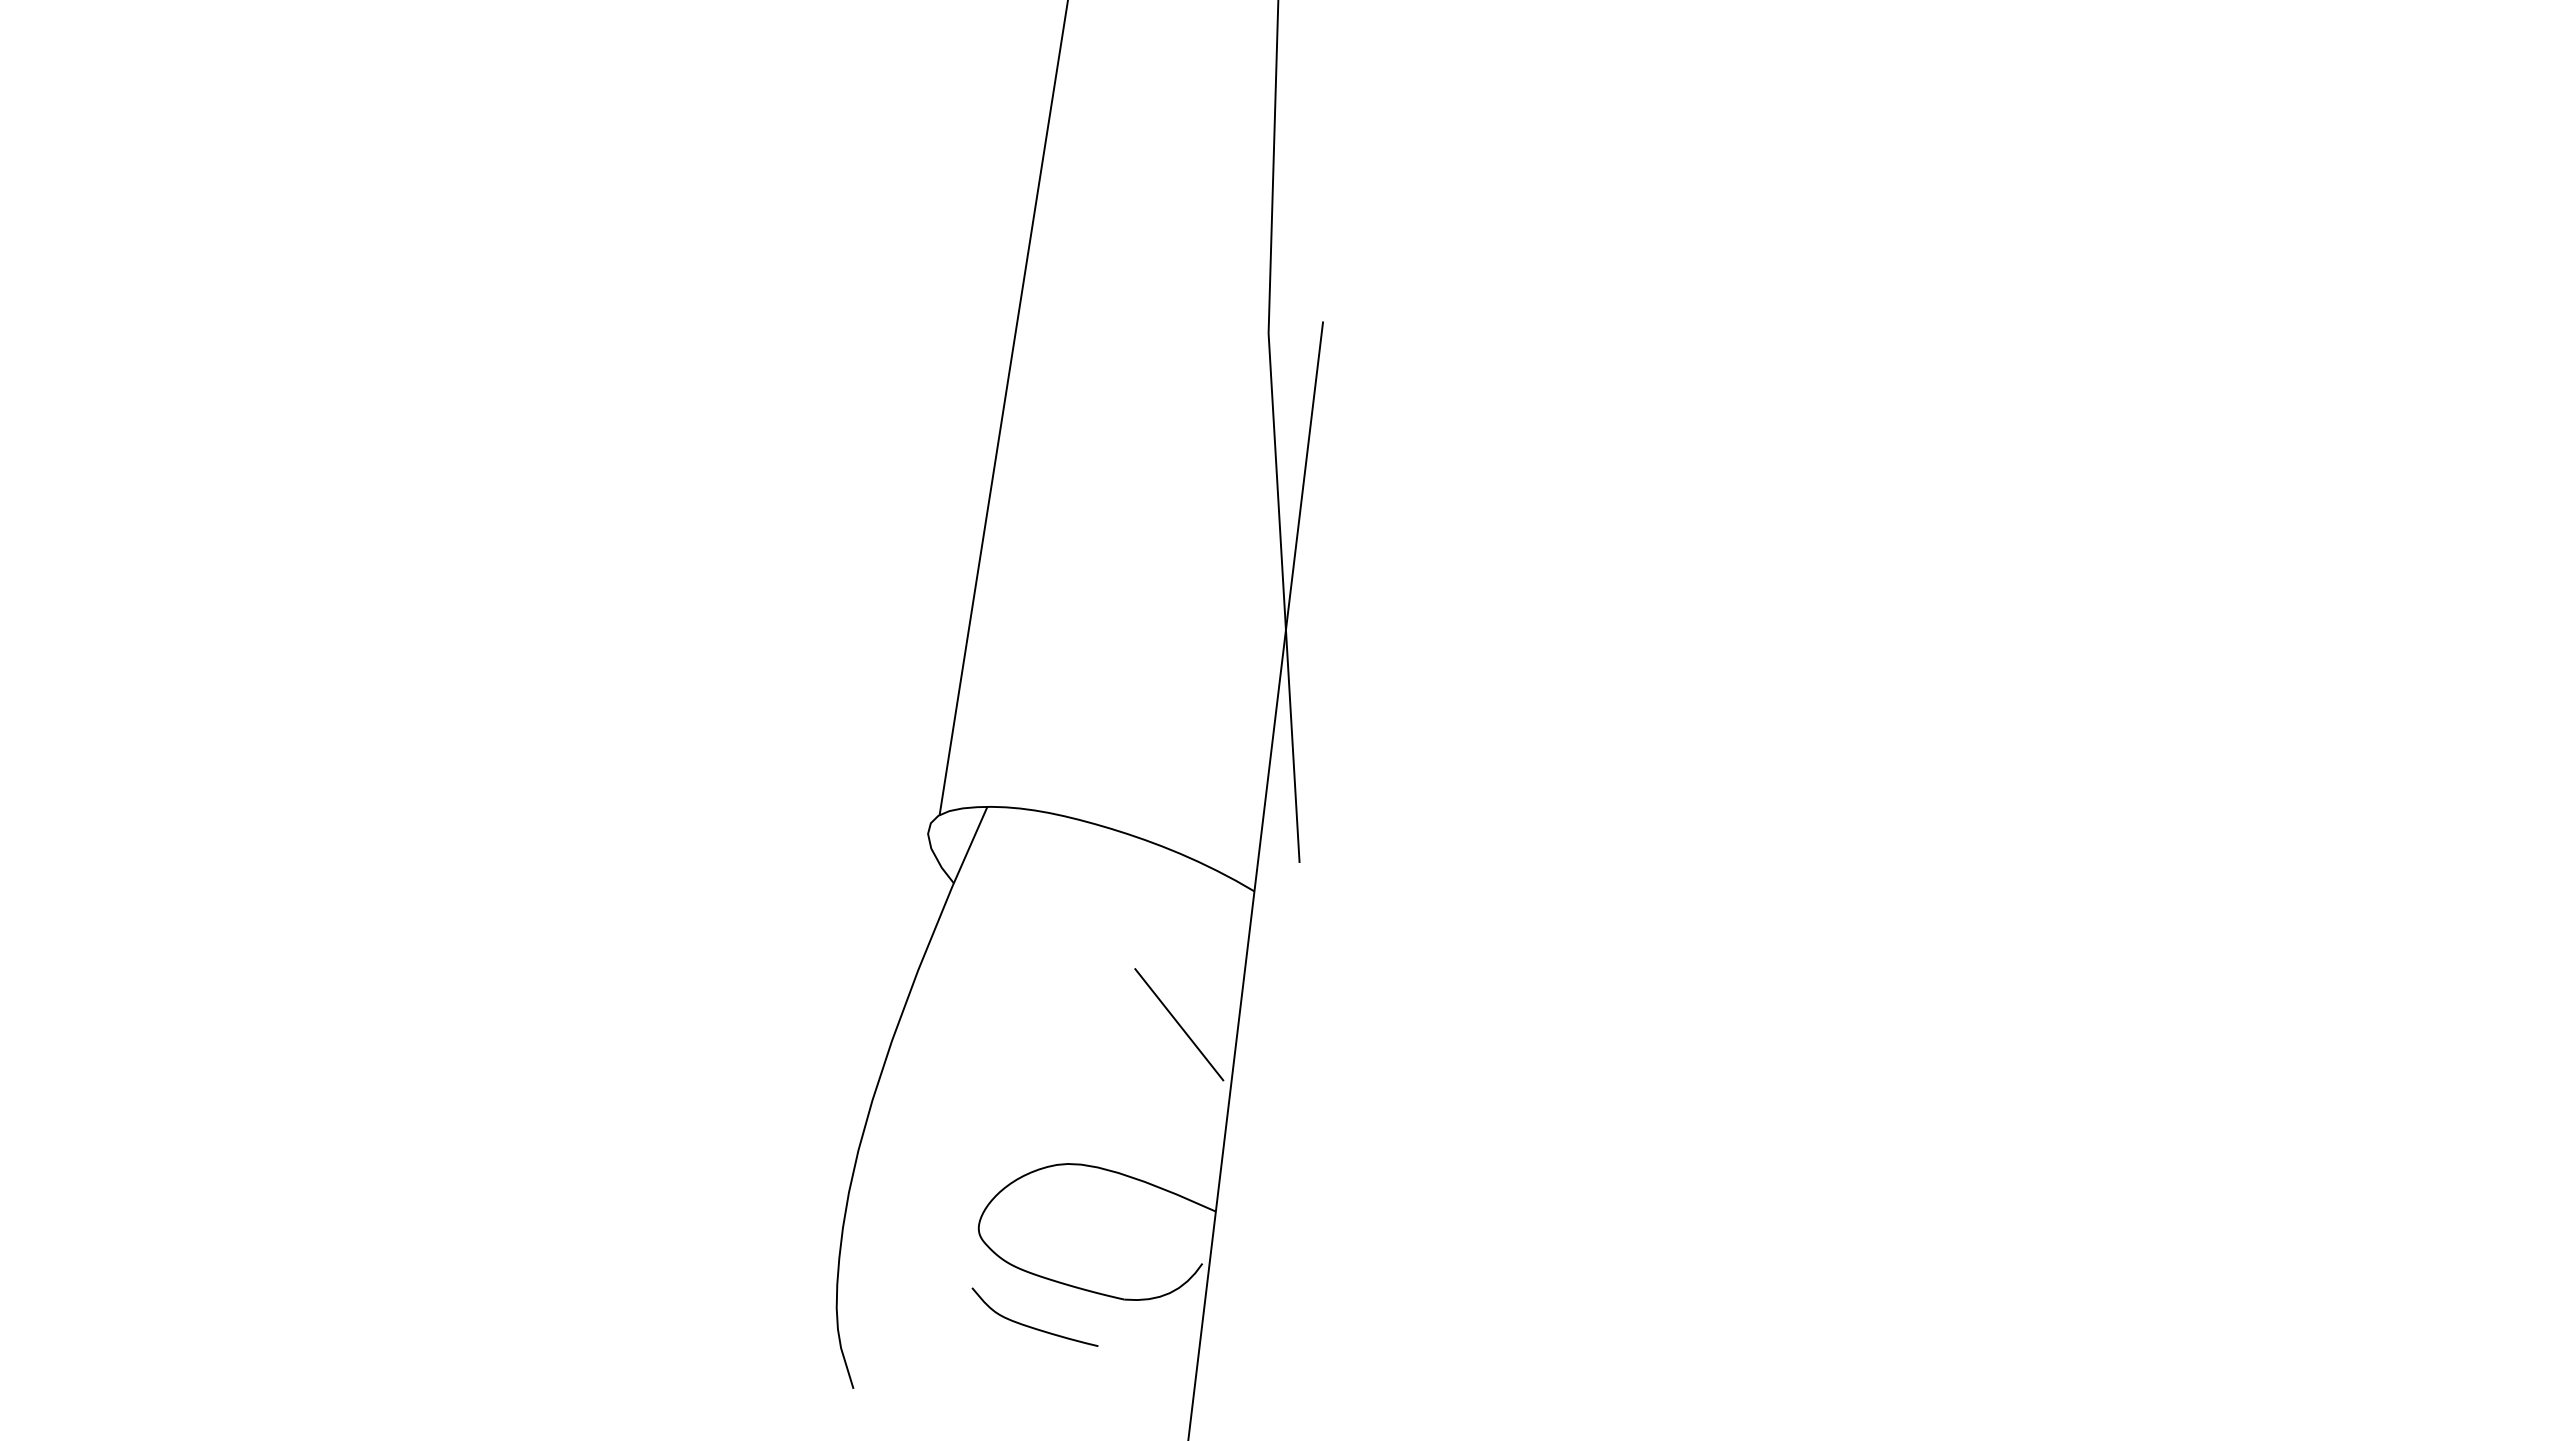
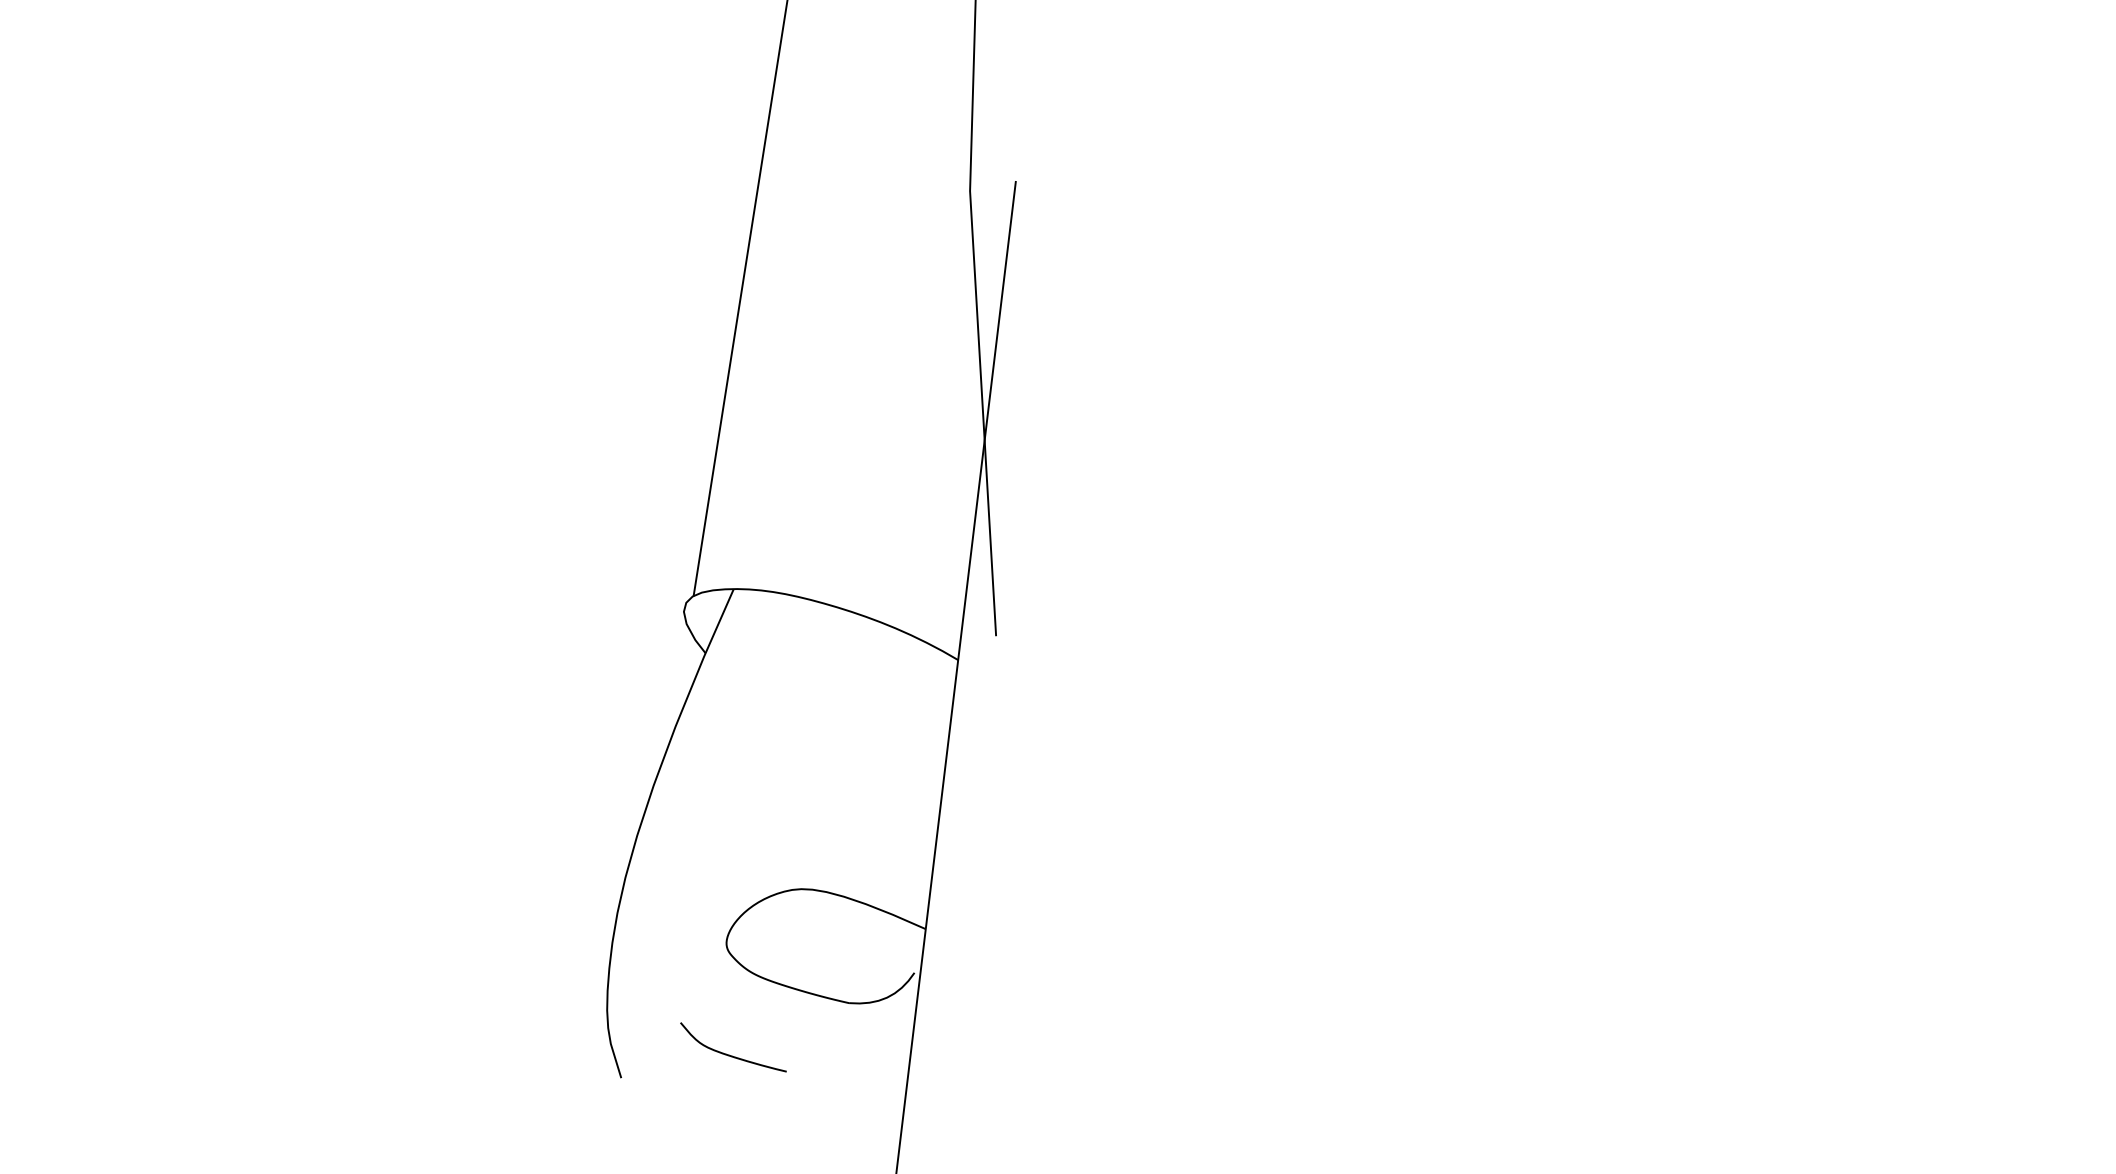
line: (1179, 1024) -> (895, 771), removed
curve: (1031, 1326) -> (730, 1055), moved

